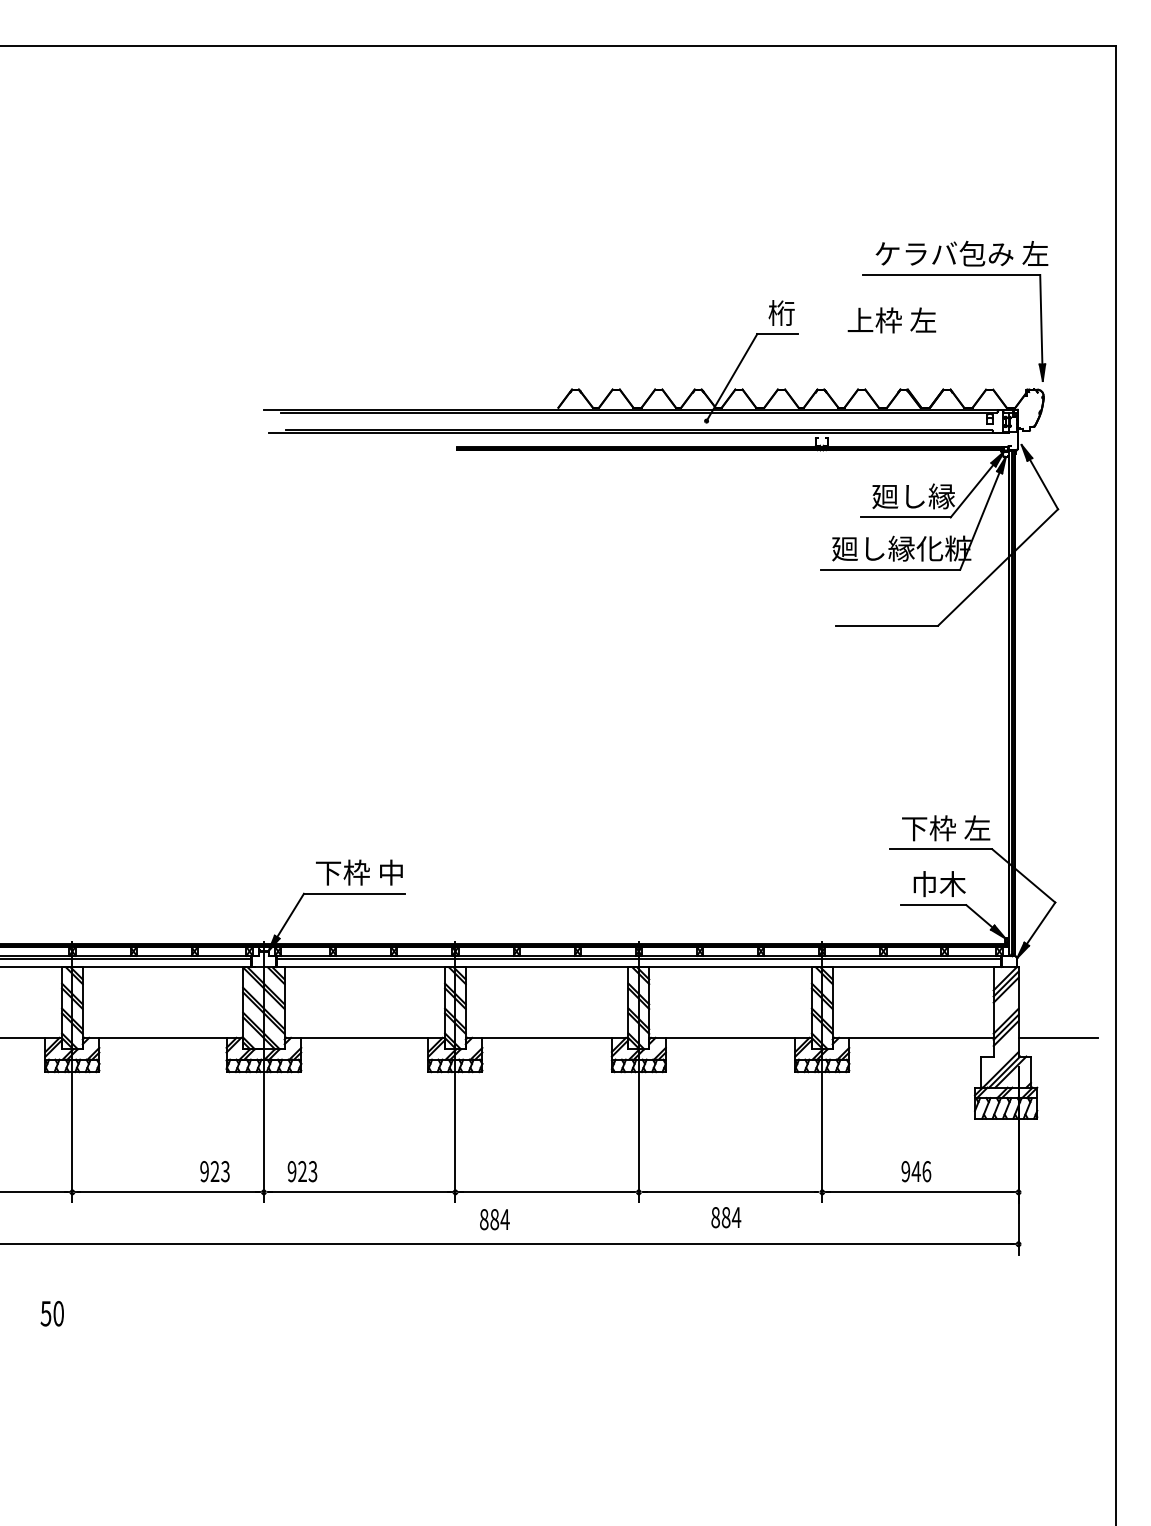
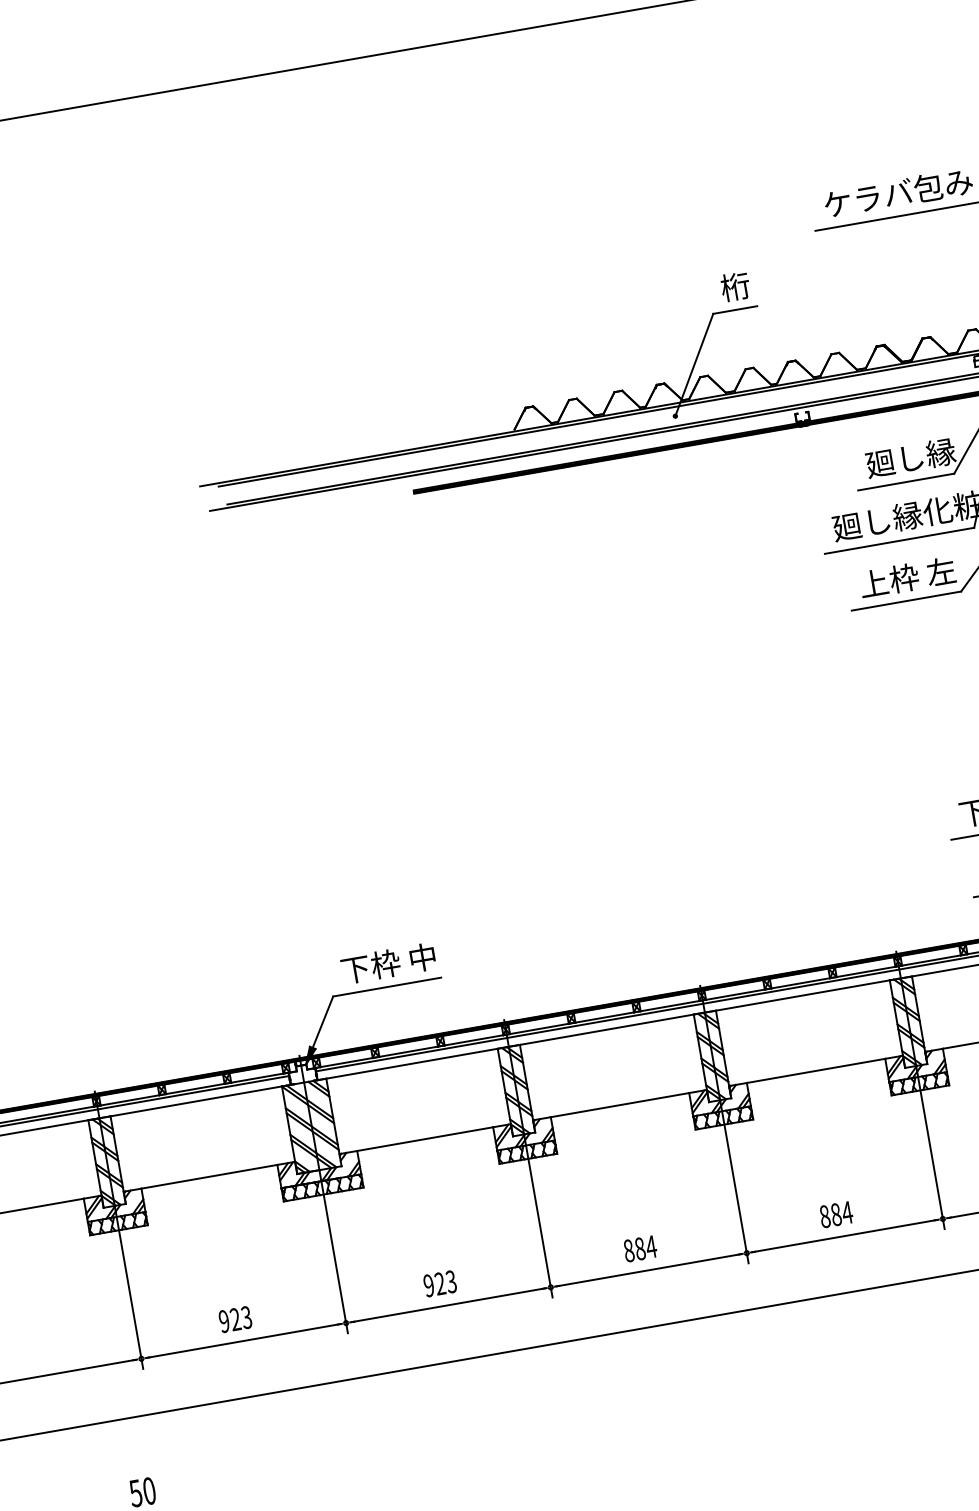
text: (891, 320) -> (907, 577), moved
text: (214, 1171) -> (234, 1319), moved
text: (302, 1171) -> (440, 1283), moved
text: (726, 1217) -> (836, 1214), moved
text: (494, 1219) -> (639, 1248), moved

